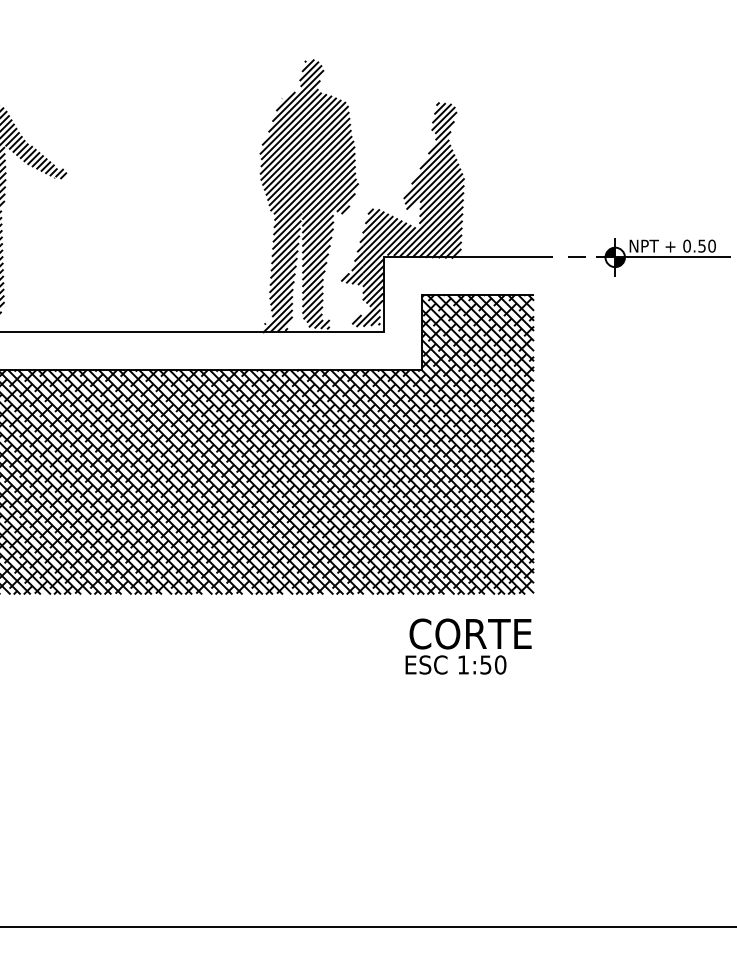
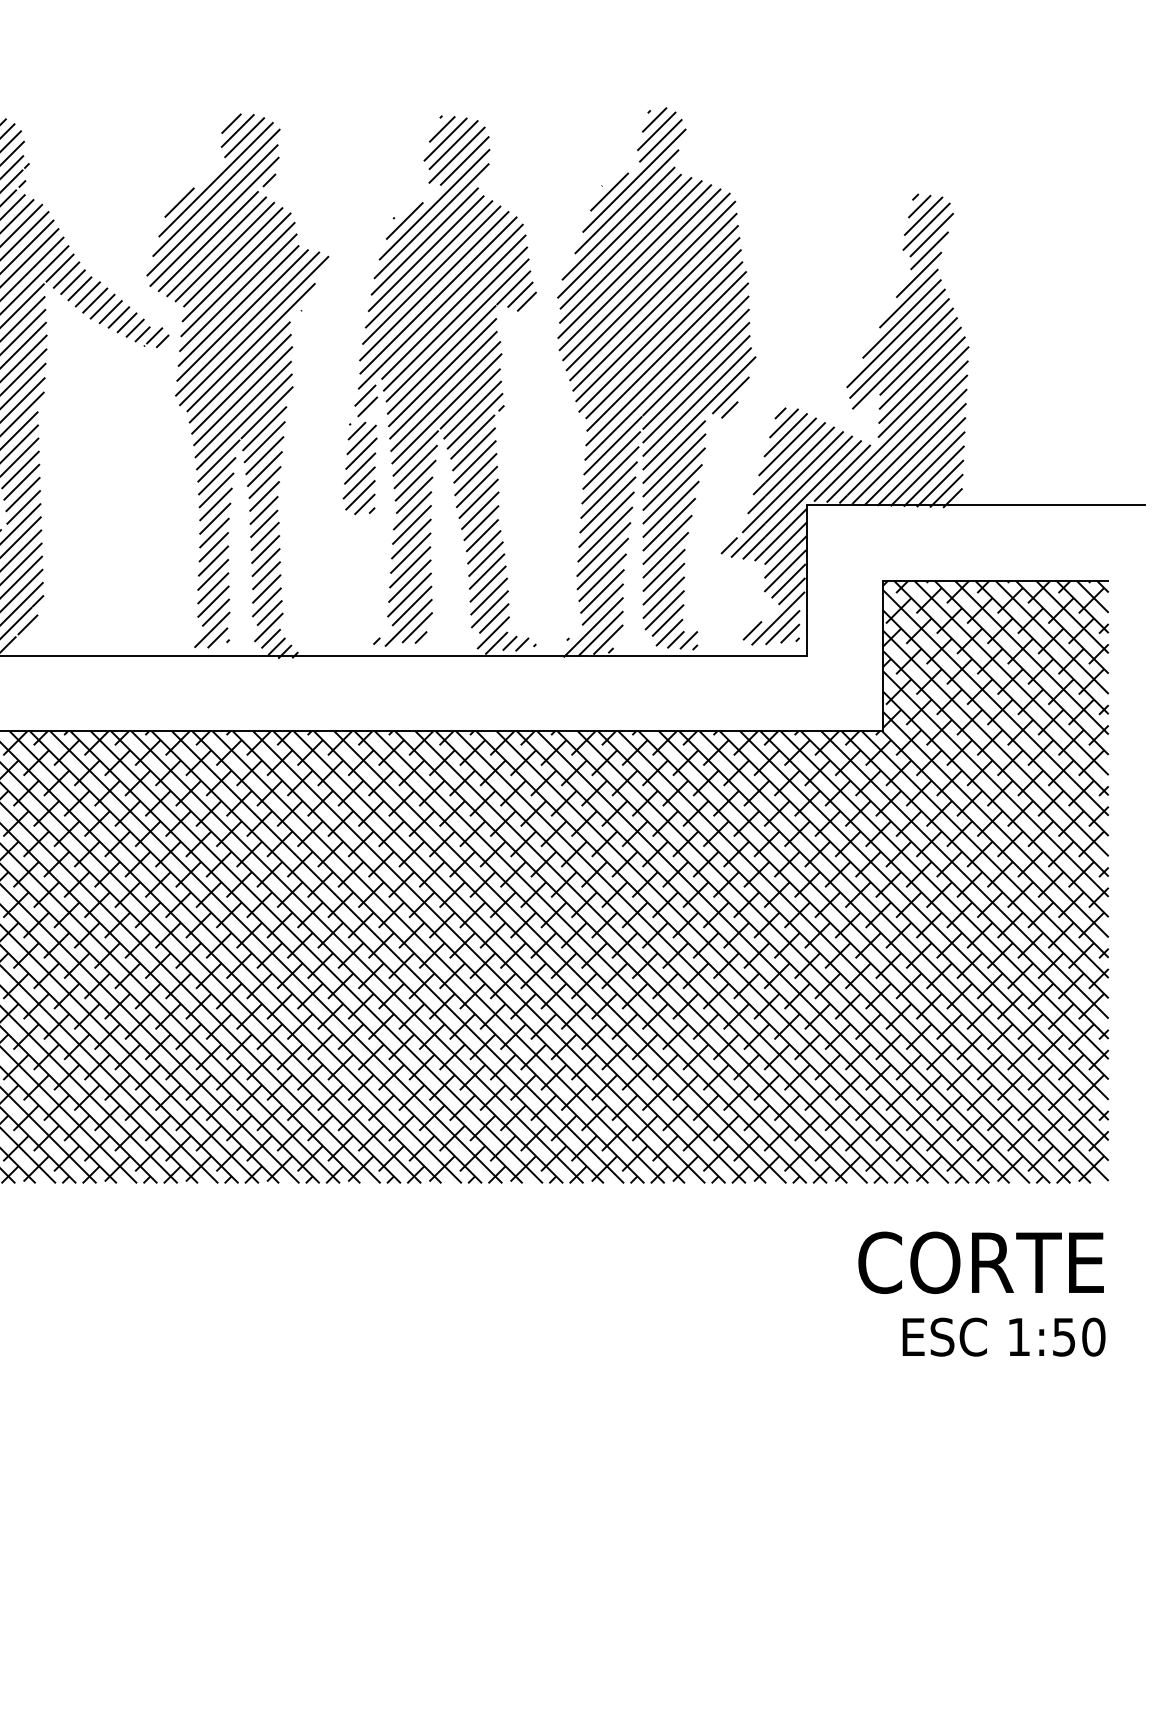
hatch: (100, 197) -> (236, 384), added
hatch: (201, 197) -> (439, 384), added
text: (455, 664) -> (1003, 1336), moved

